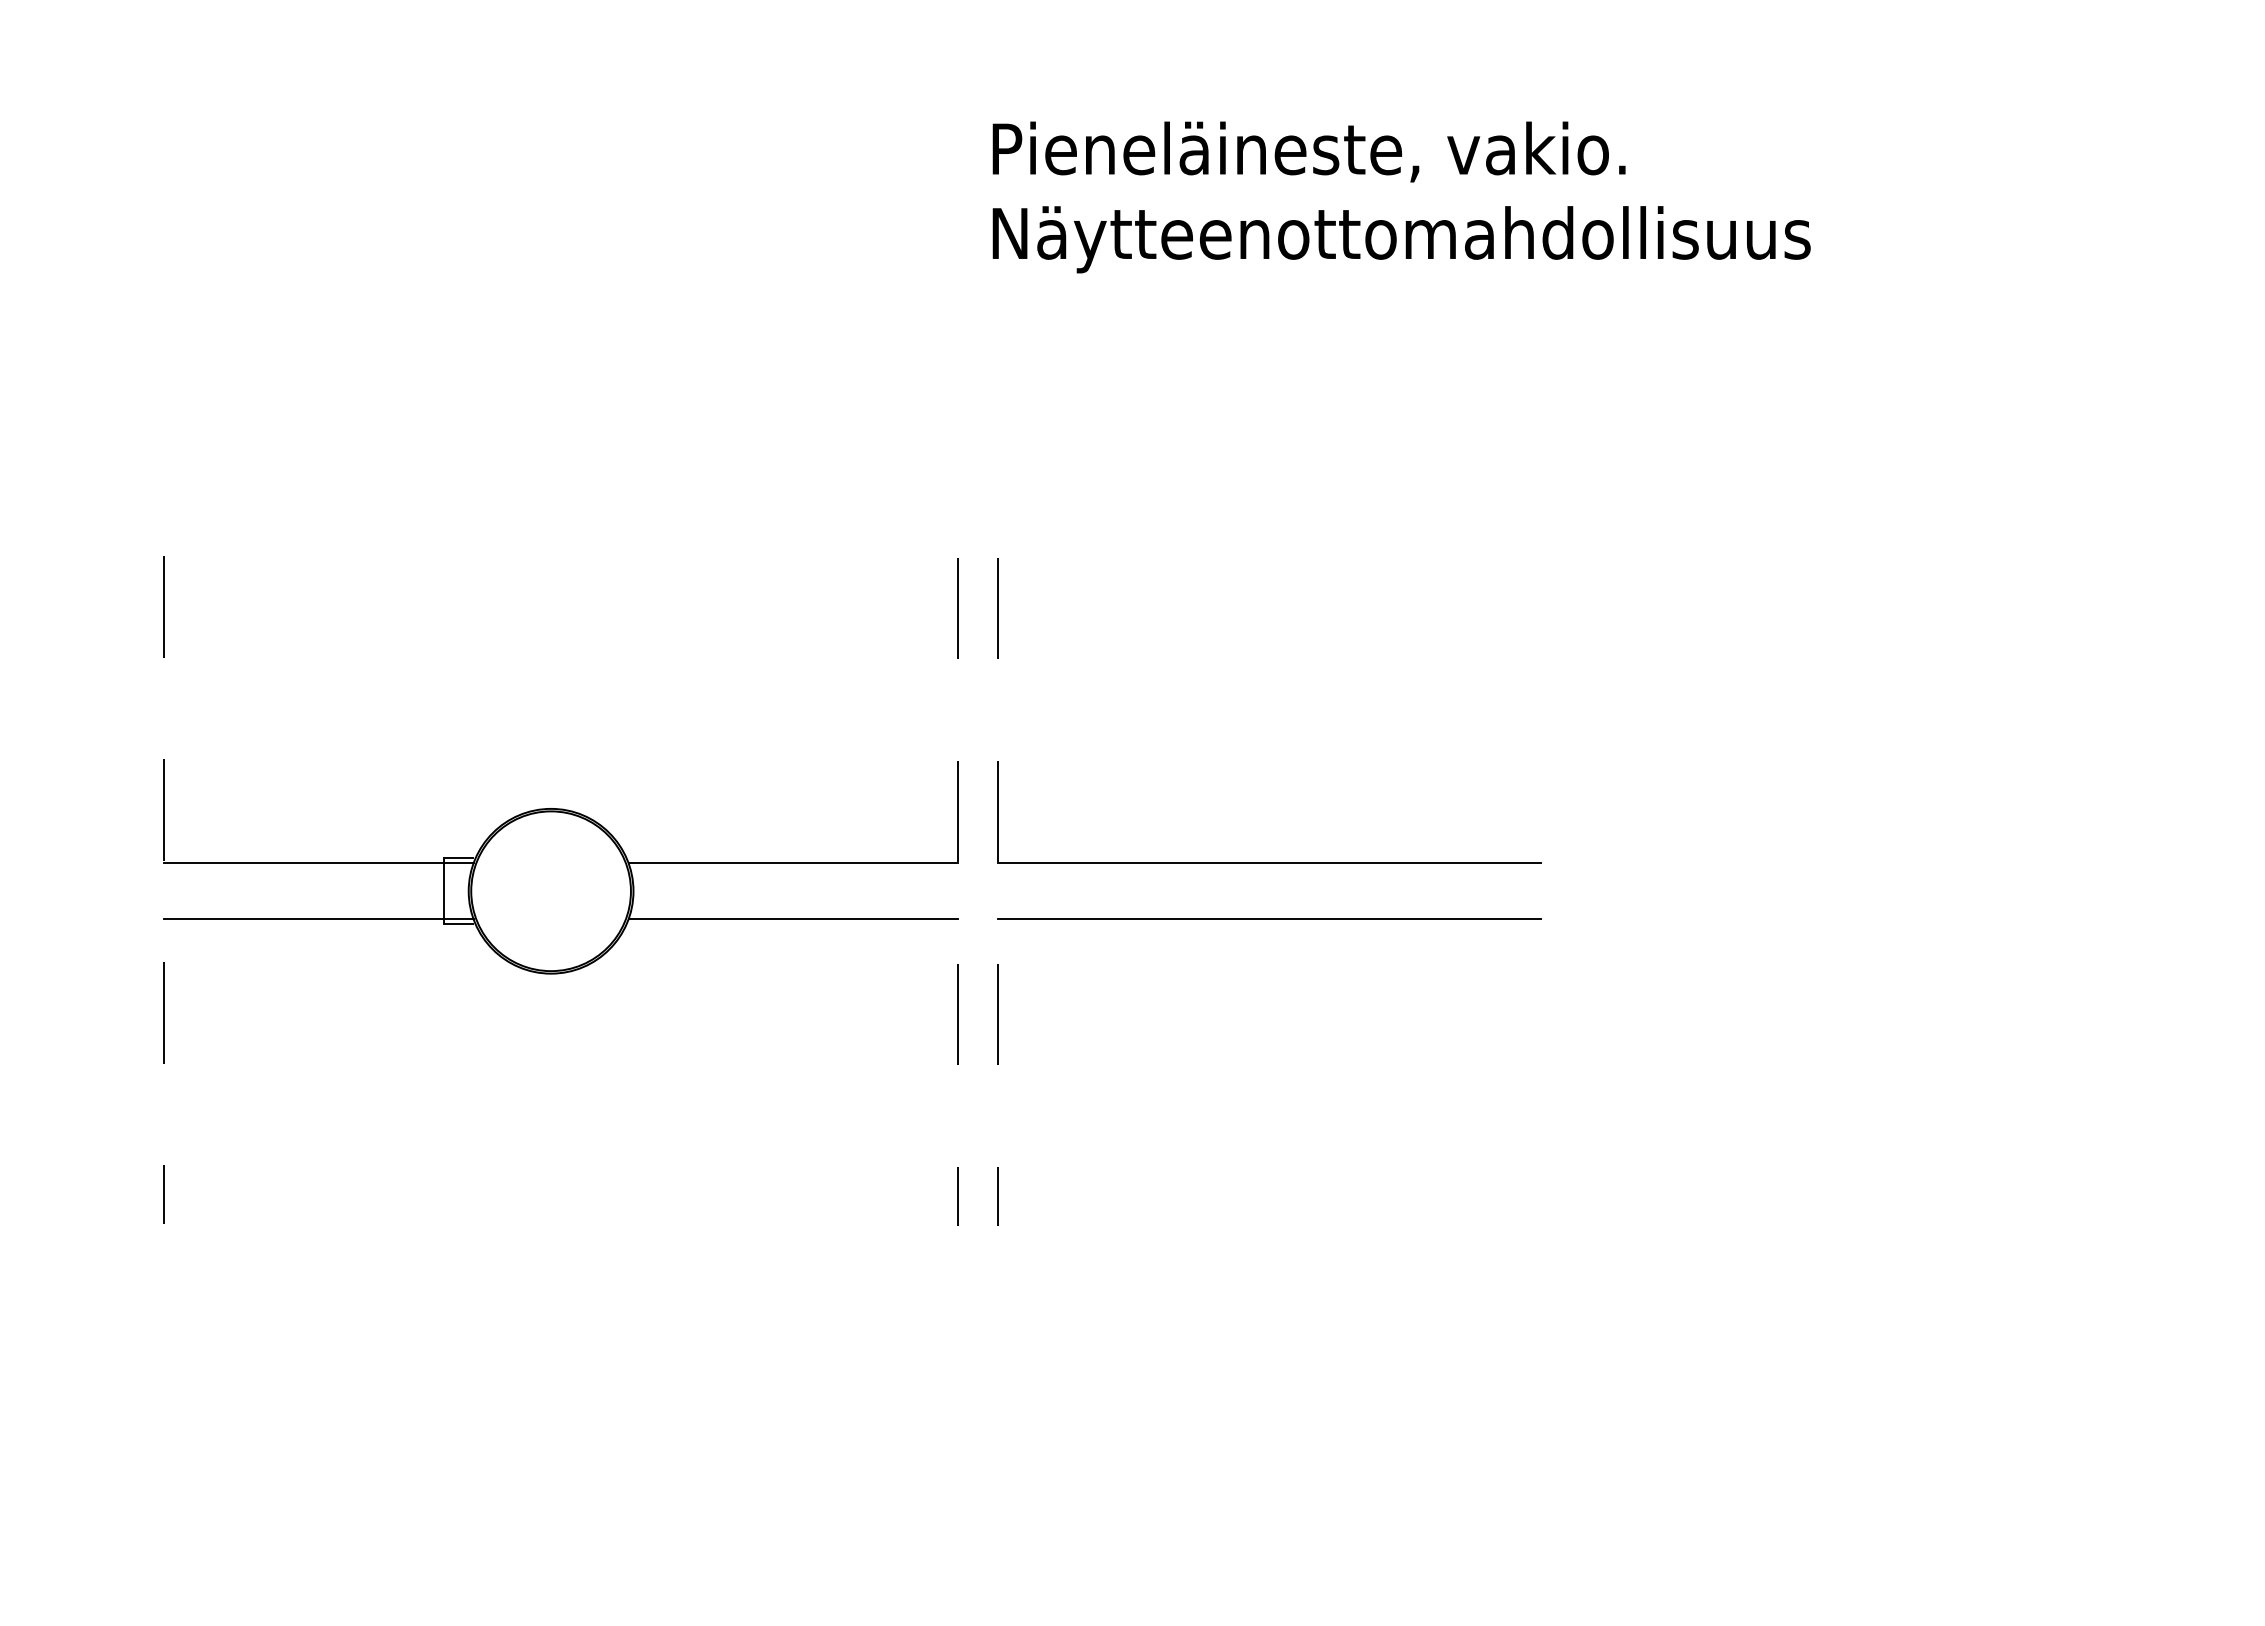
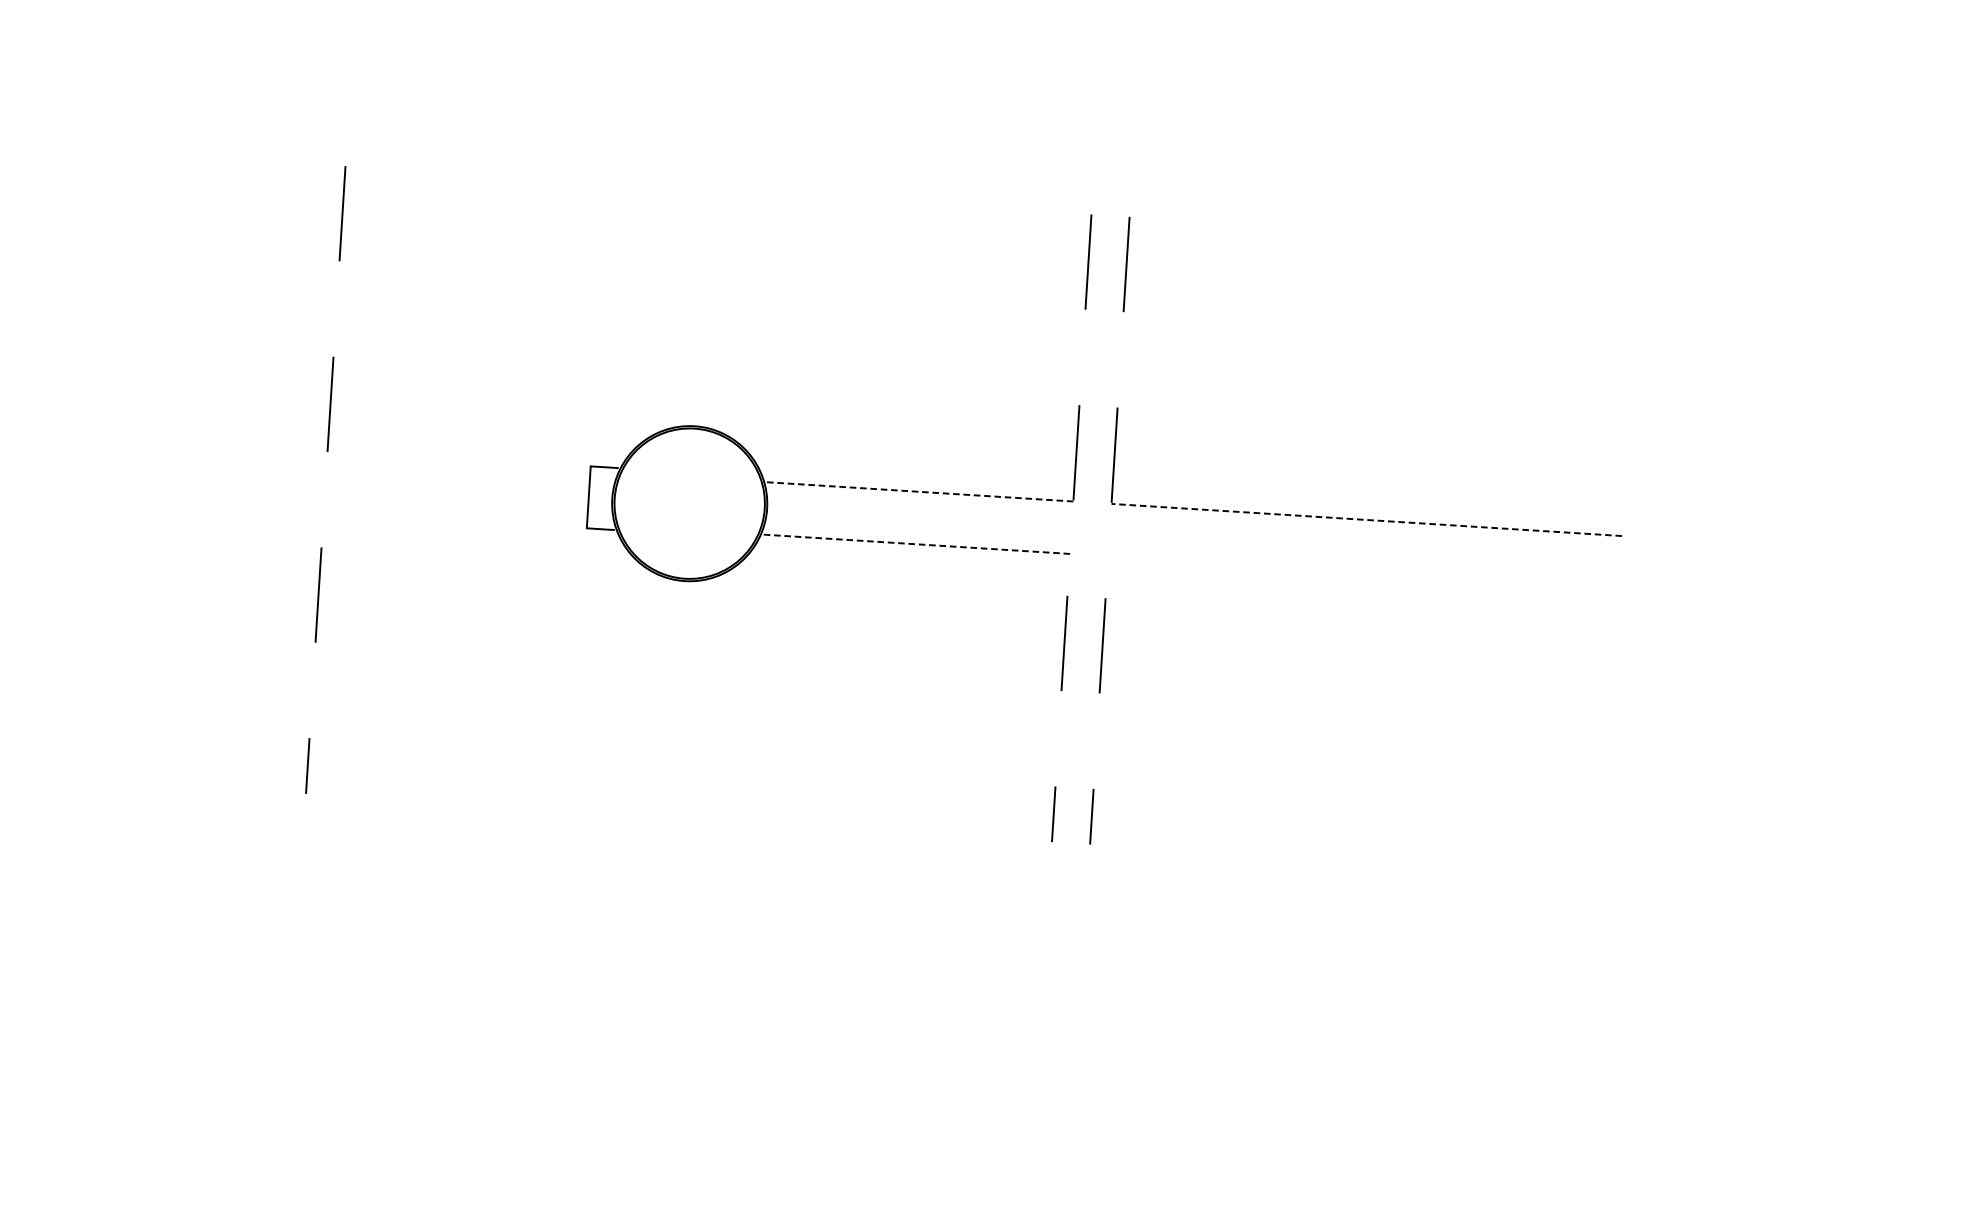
line: (318, 863) -> (472, 463), removed
line: (792, 863) -> (918, 491), solid -> dashed
line: (1269, 863) -> (1366, 520), solid -> dashed
line: (1269, 918) -> (1363, 571), removed
line: (318, 919) -> (469, 516), removed
line: (792, 919) -> (914, 544), solid -> dashed

